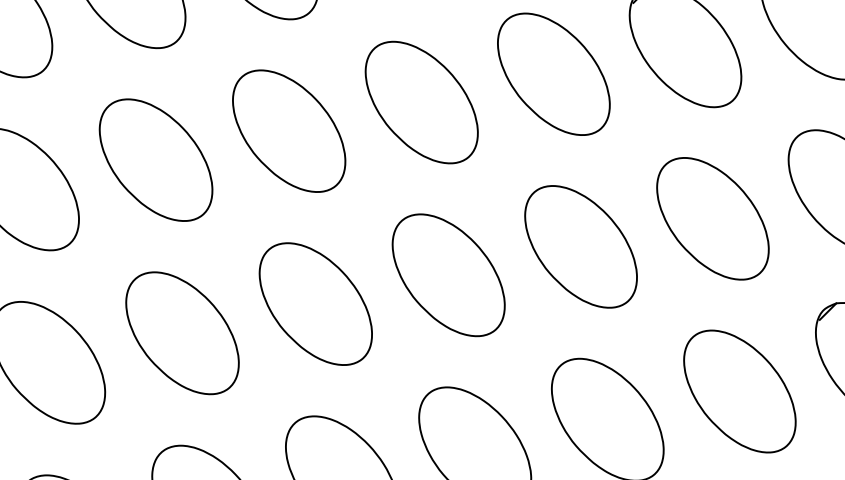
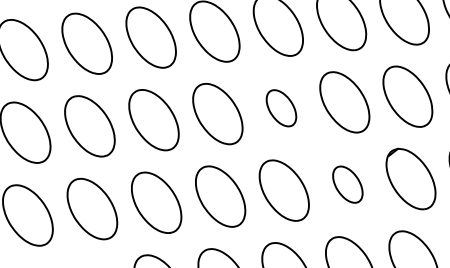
part: (581, 247) -> (281, 108), size x0.6
part: (739, 390) -> (347, 184), size x0.6

